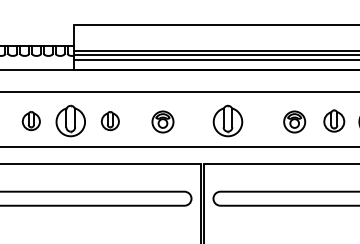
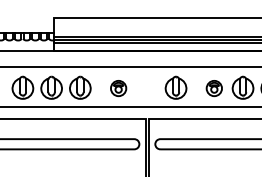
part: (31, 120) -> (23, 87), size x1.67
part: (110, 120) -> (80, 87), size x1.67
part: (227, 120) -> (175, 87), moved
part: (334, 120) -> (243, 87), size x1.43

